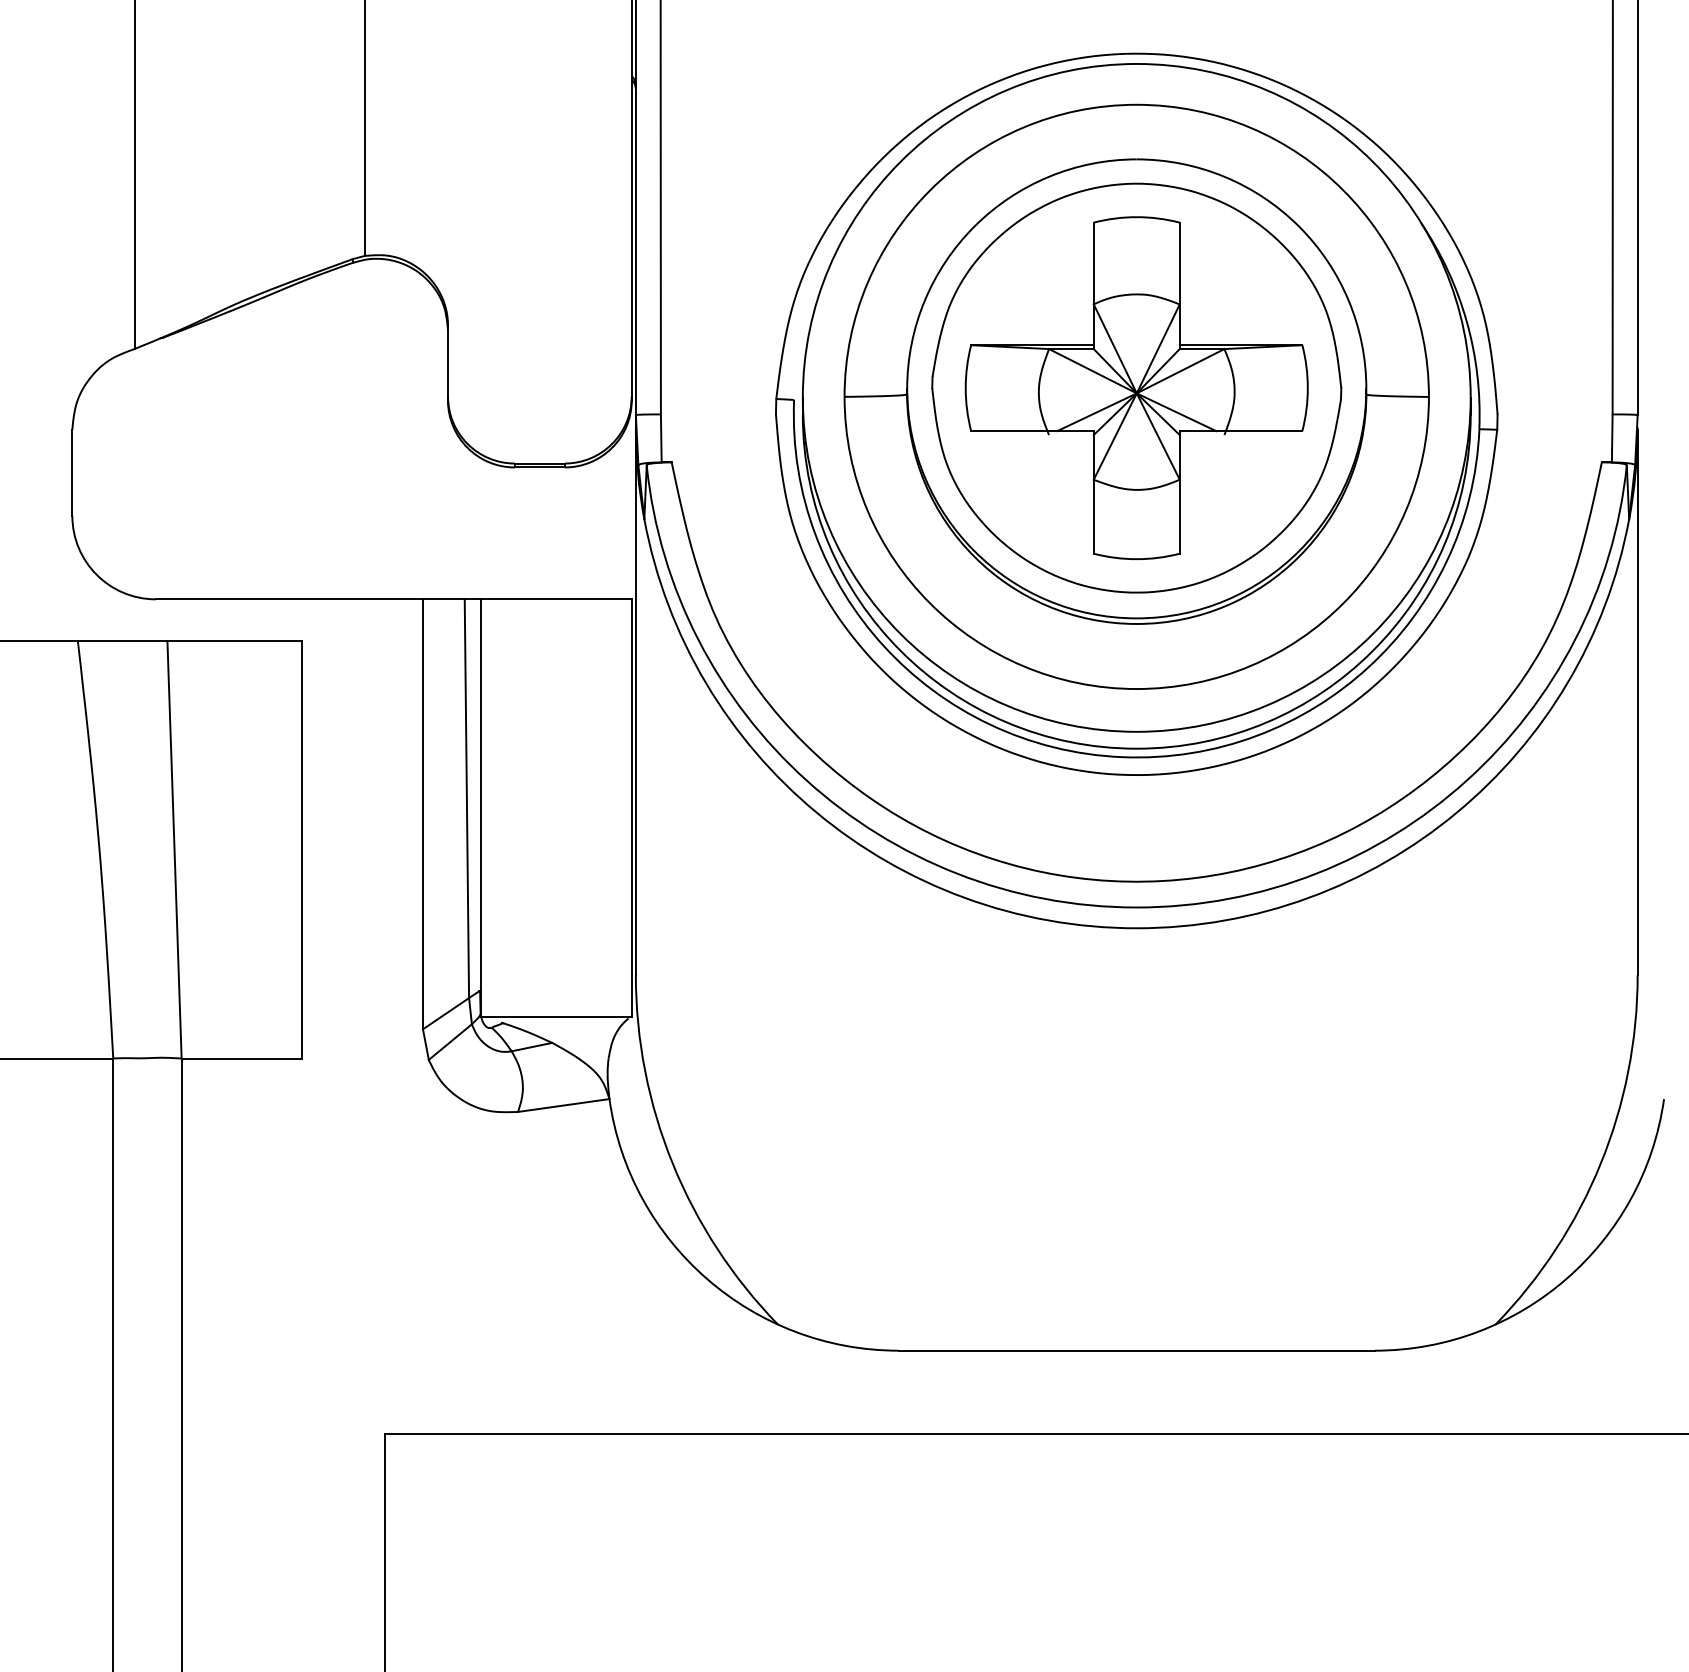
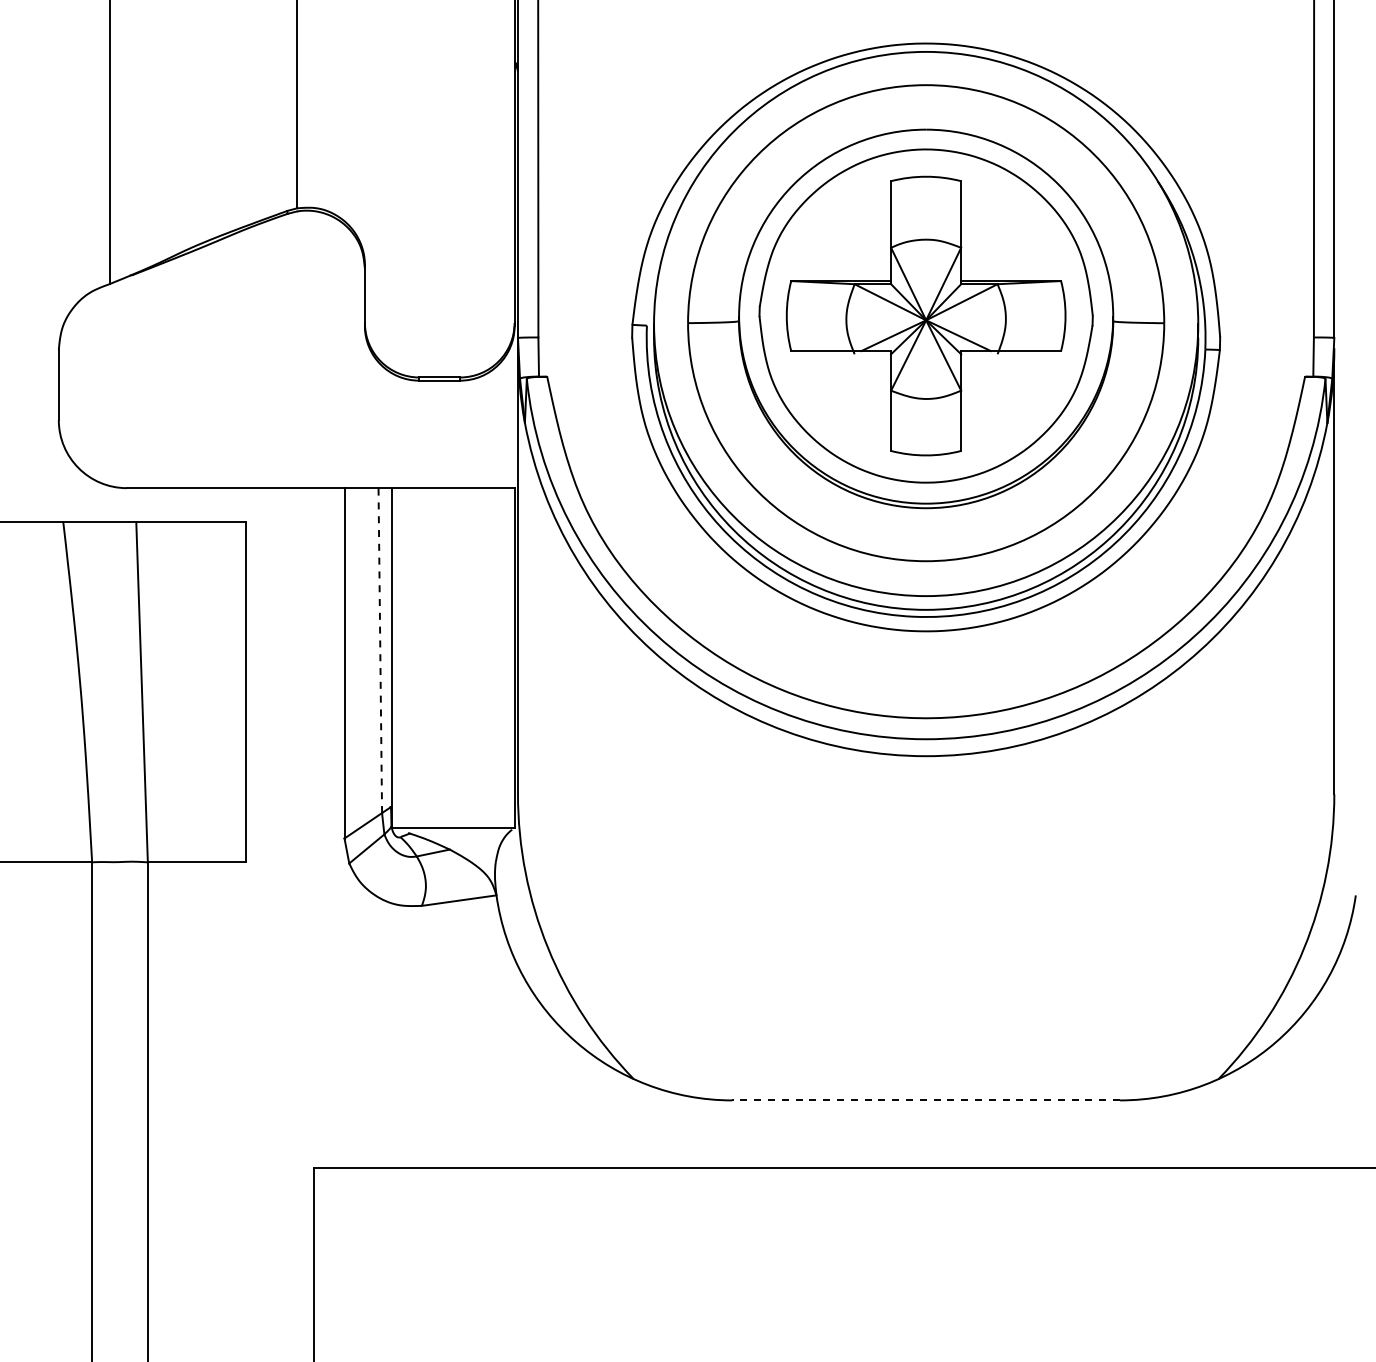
line: (467, 798) -> (380, 650), solid -> dashed
line: (1137, 1350) -> (926, 1100), solid -> dashed

